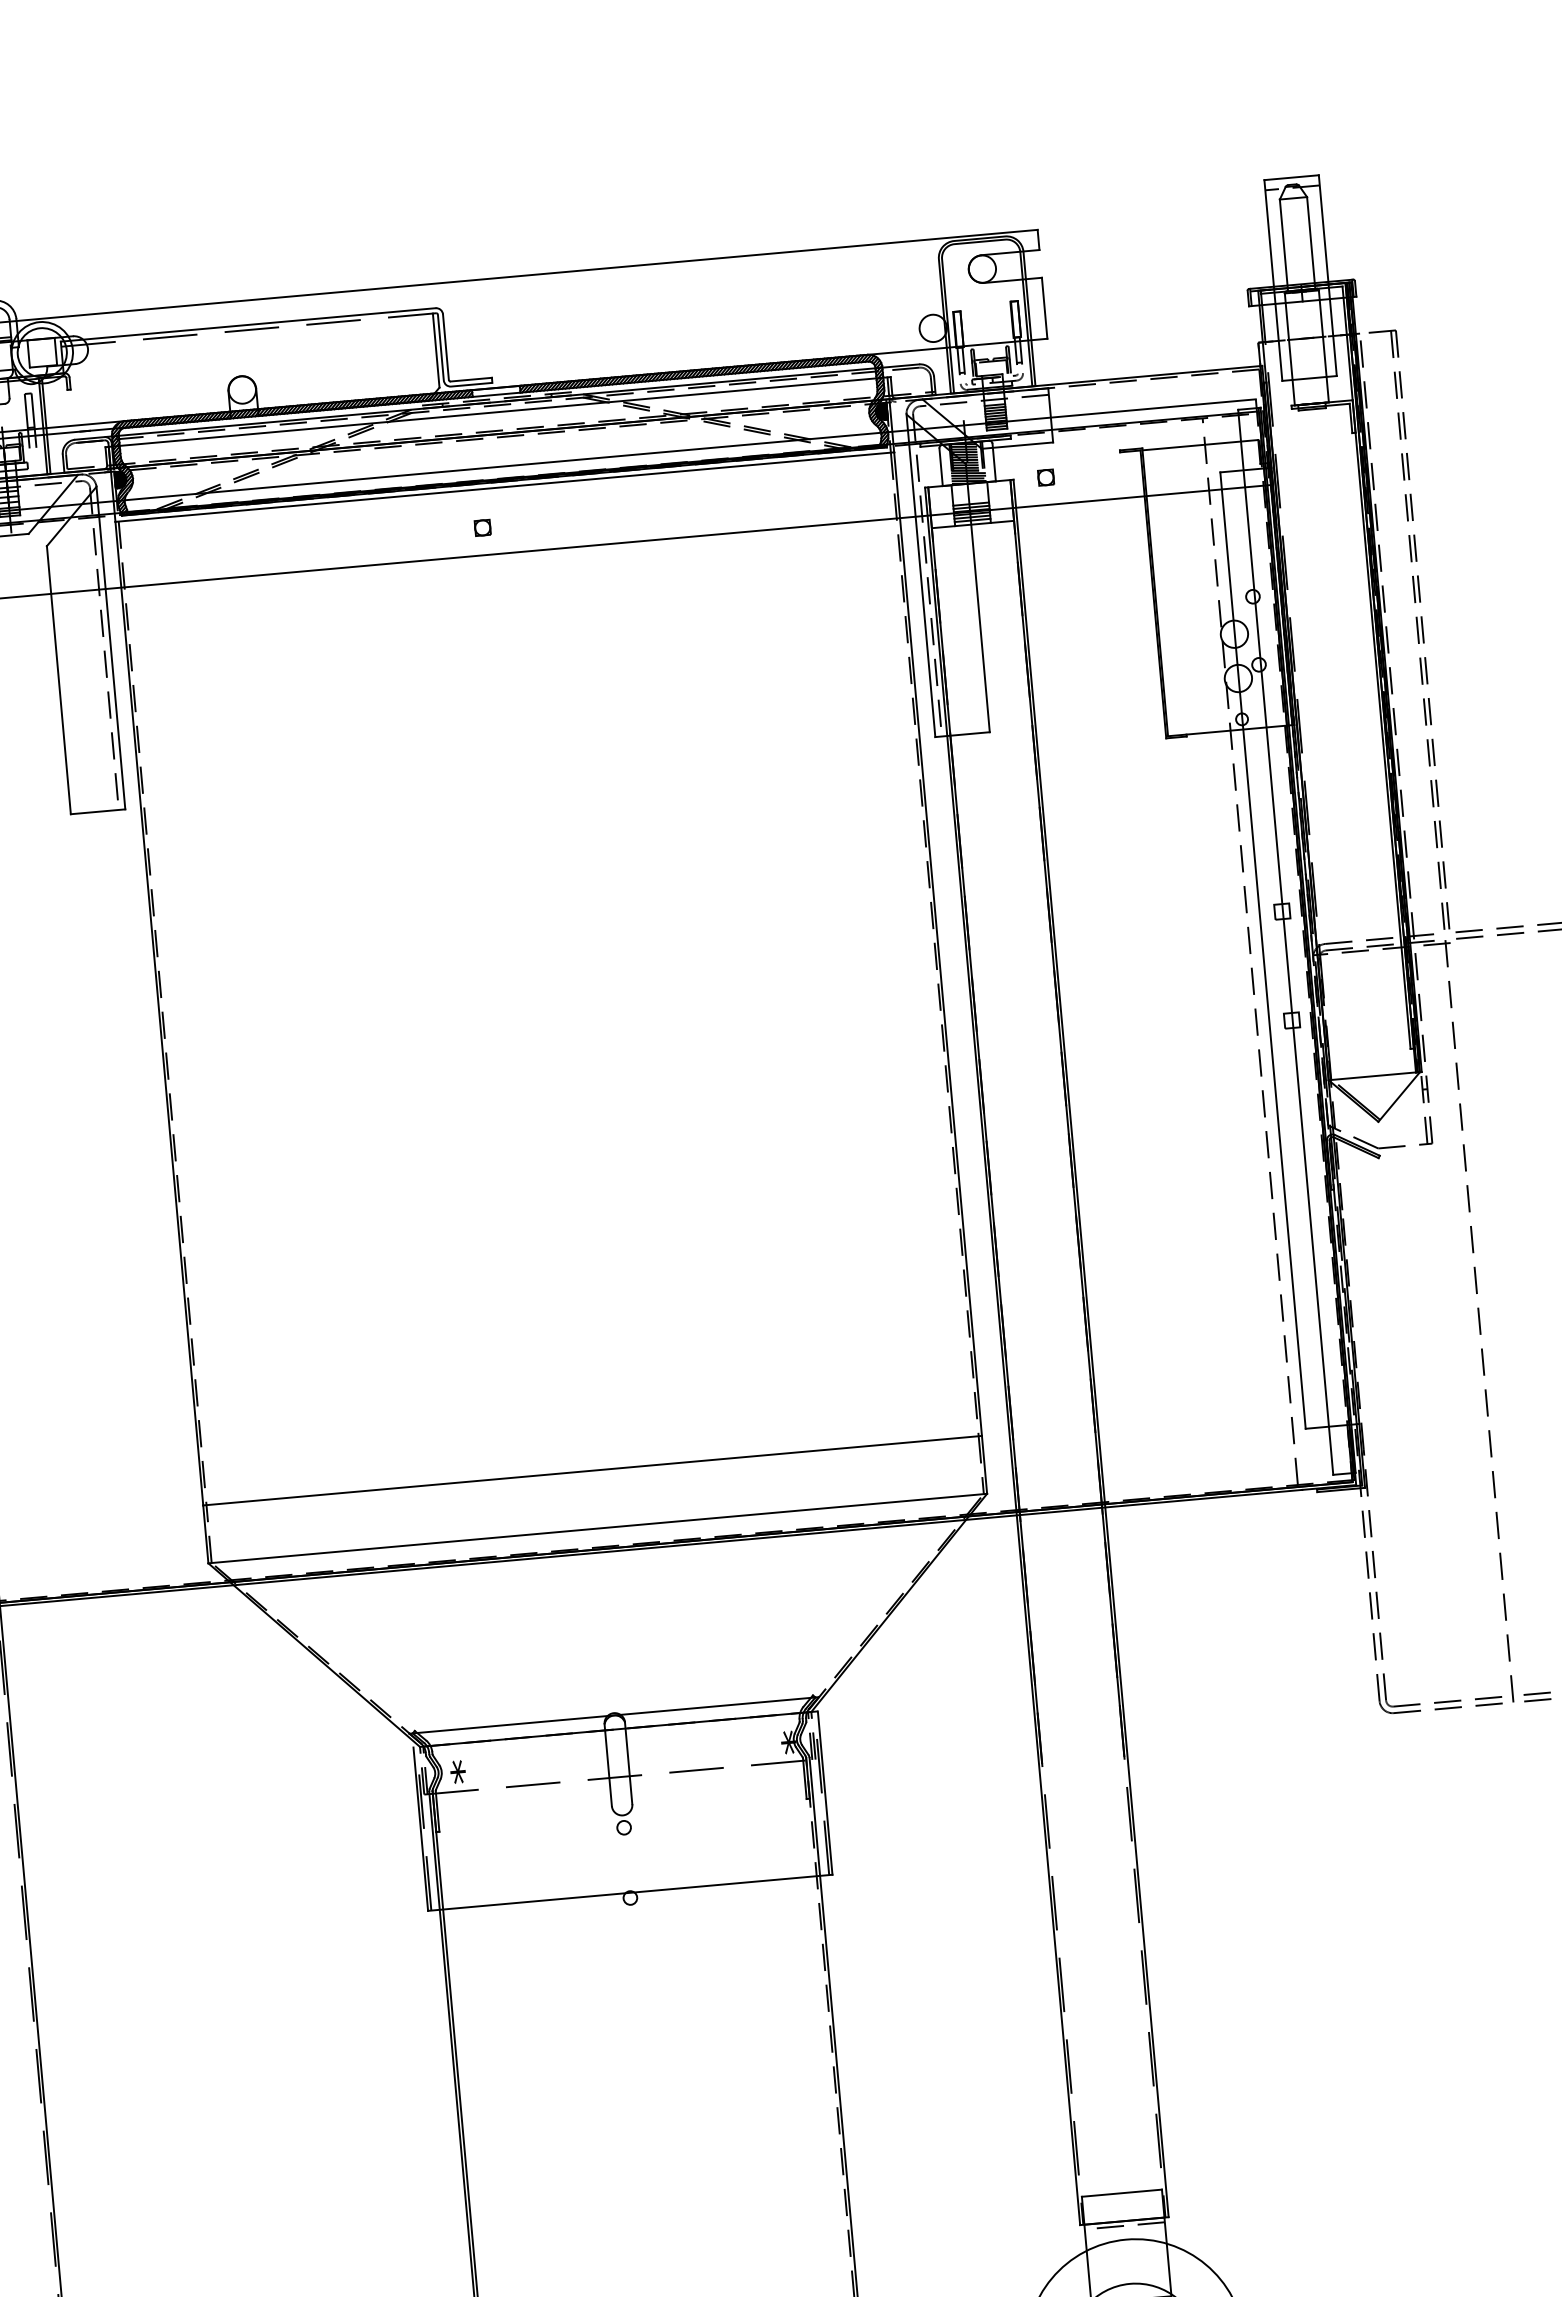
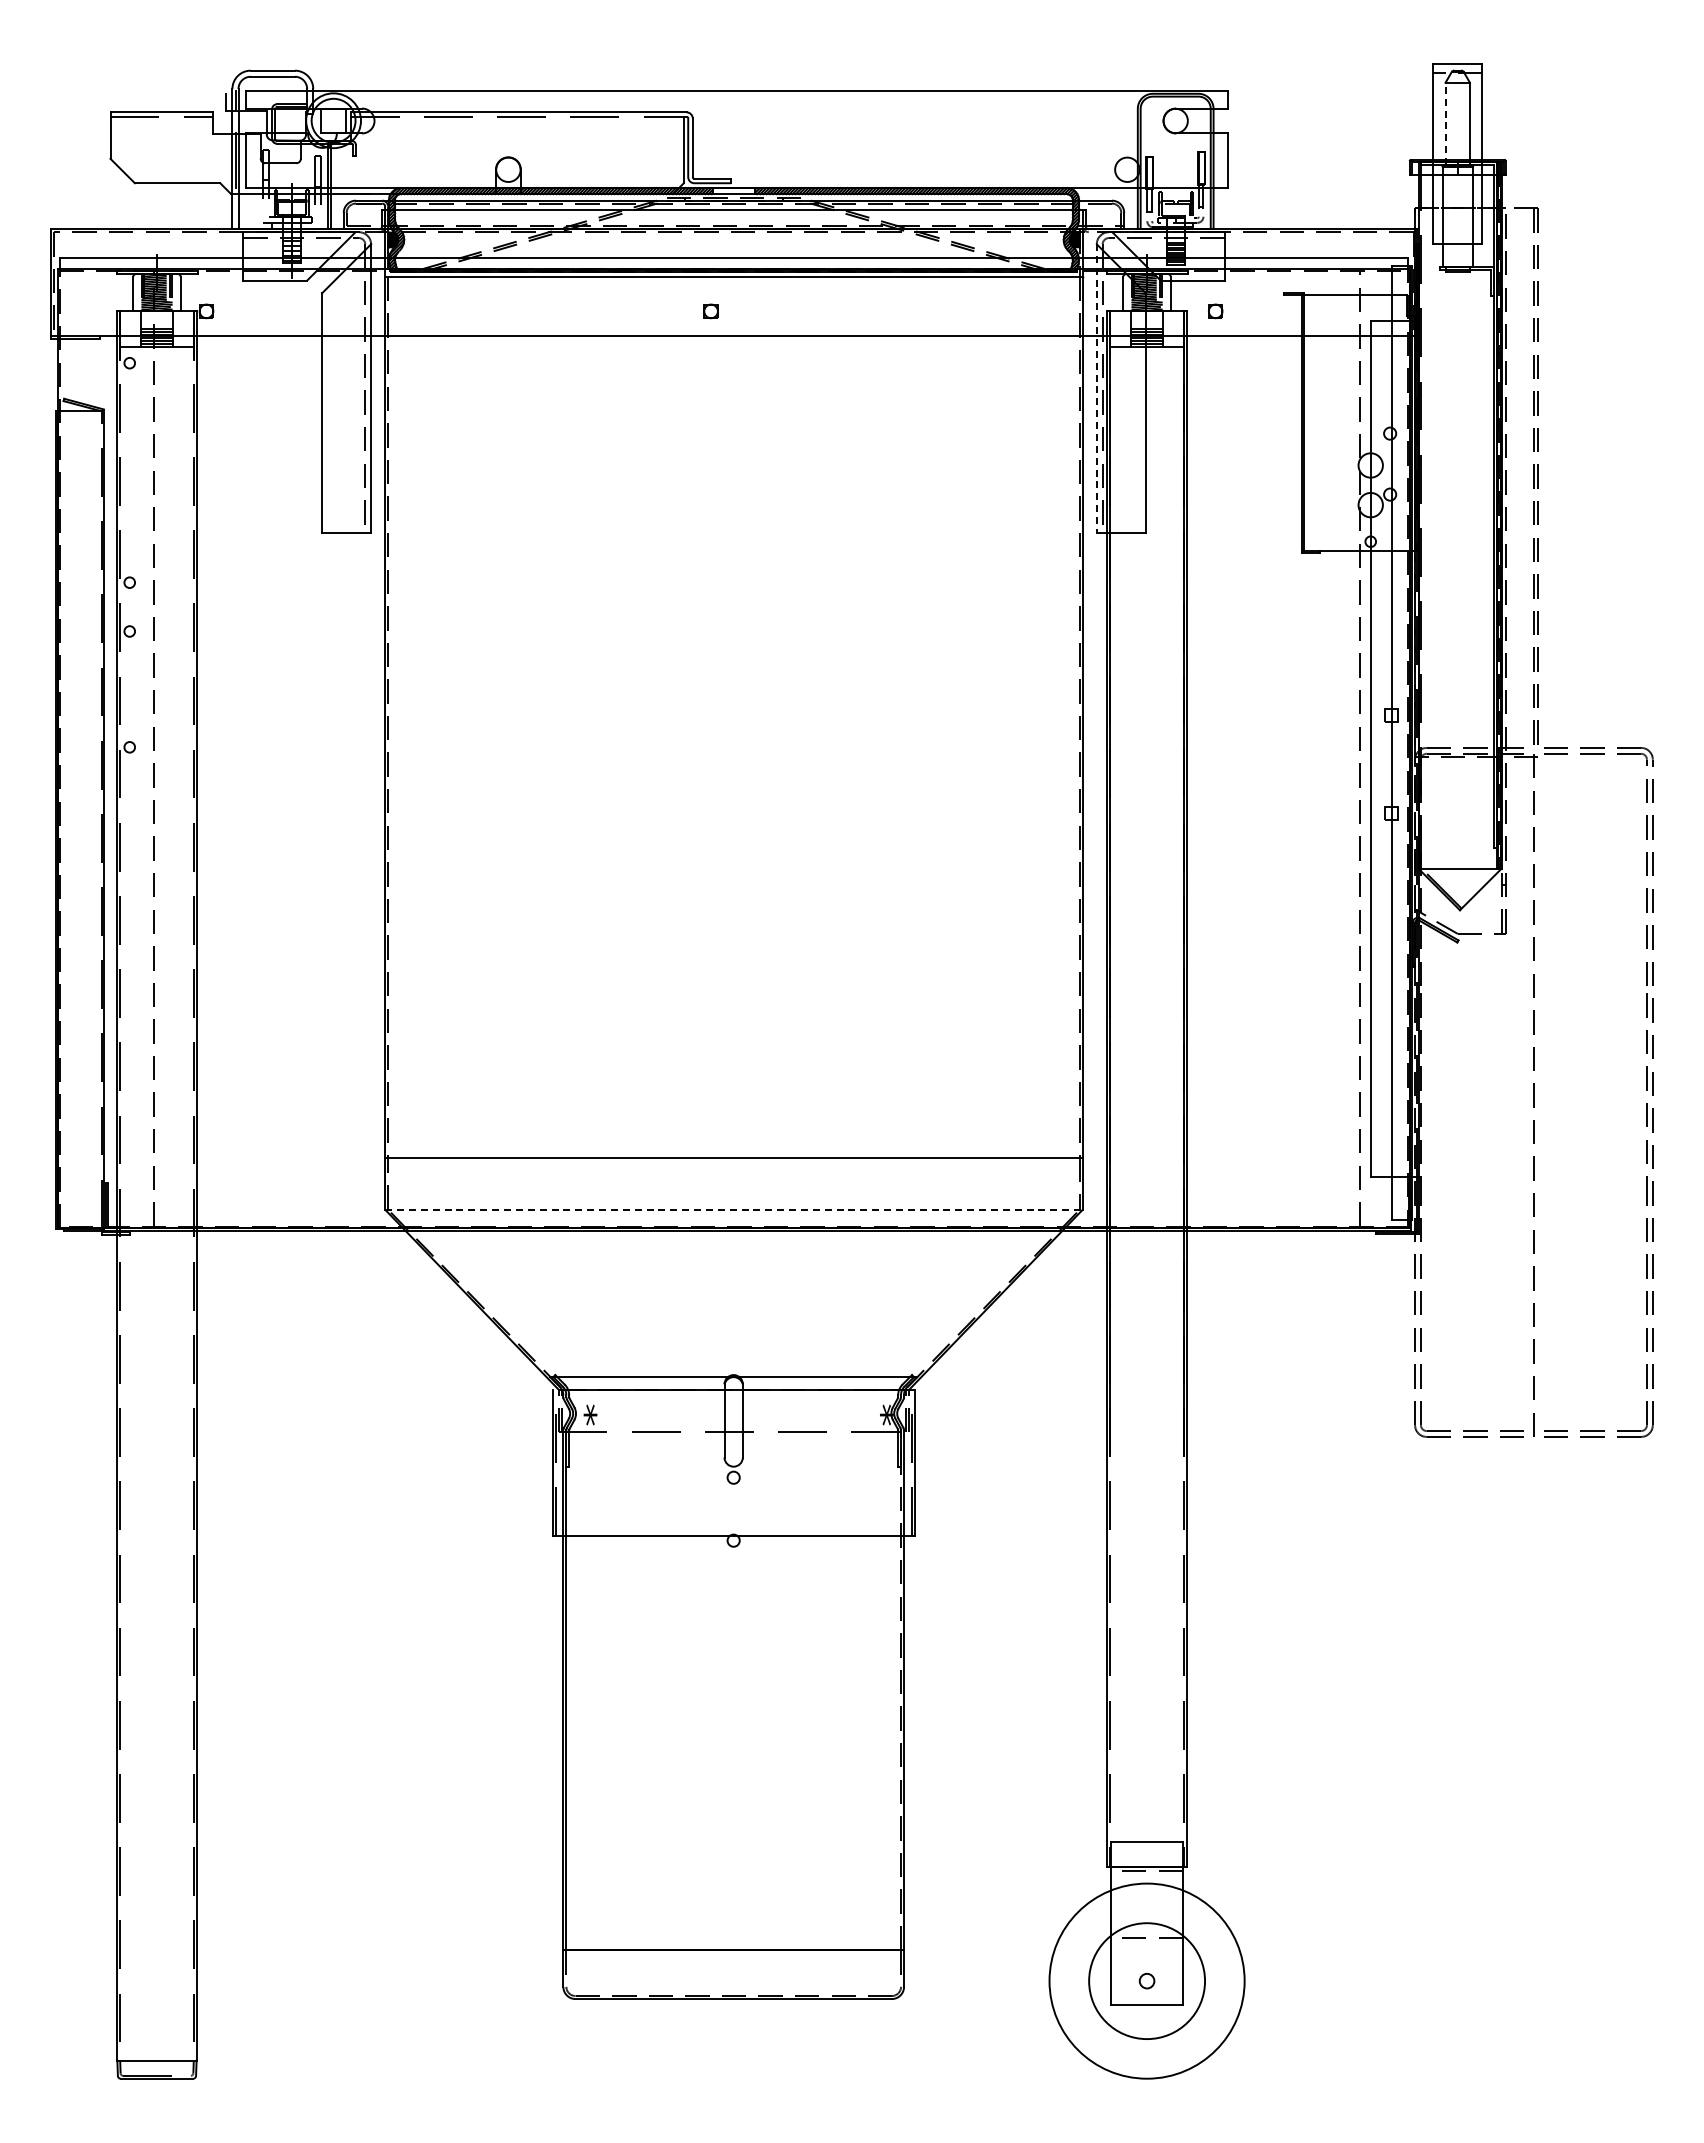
line: (1283, 245) -> (1445, 123), solid -> dashed
line: (920, 575) -> (1096, 388), solid -> dashed
line: (597, 1528) -> (733, 1209), solid -> dashed

